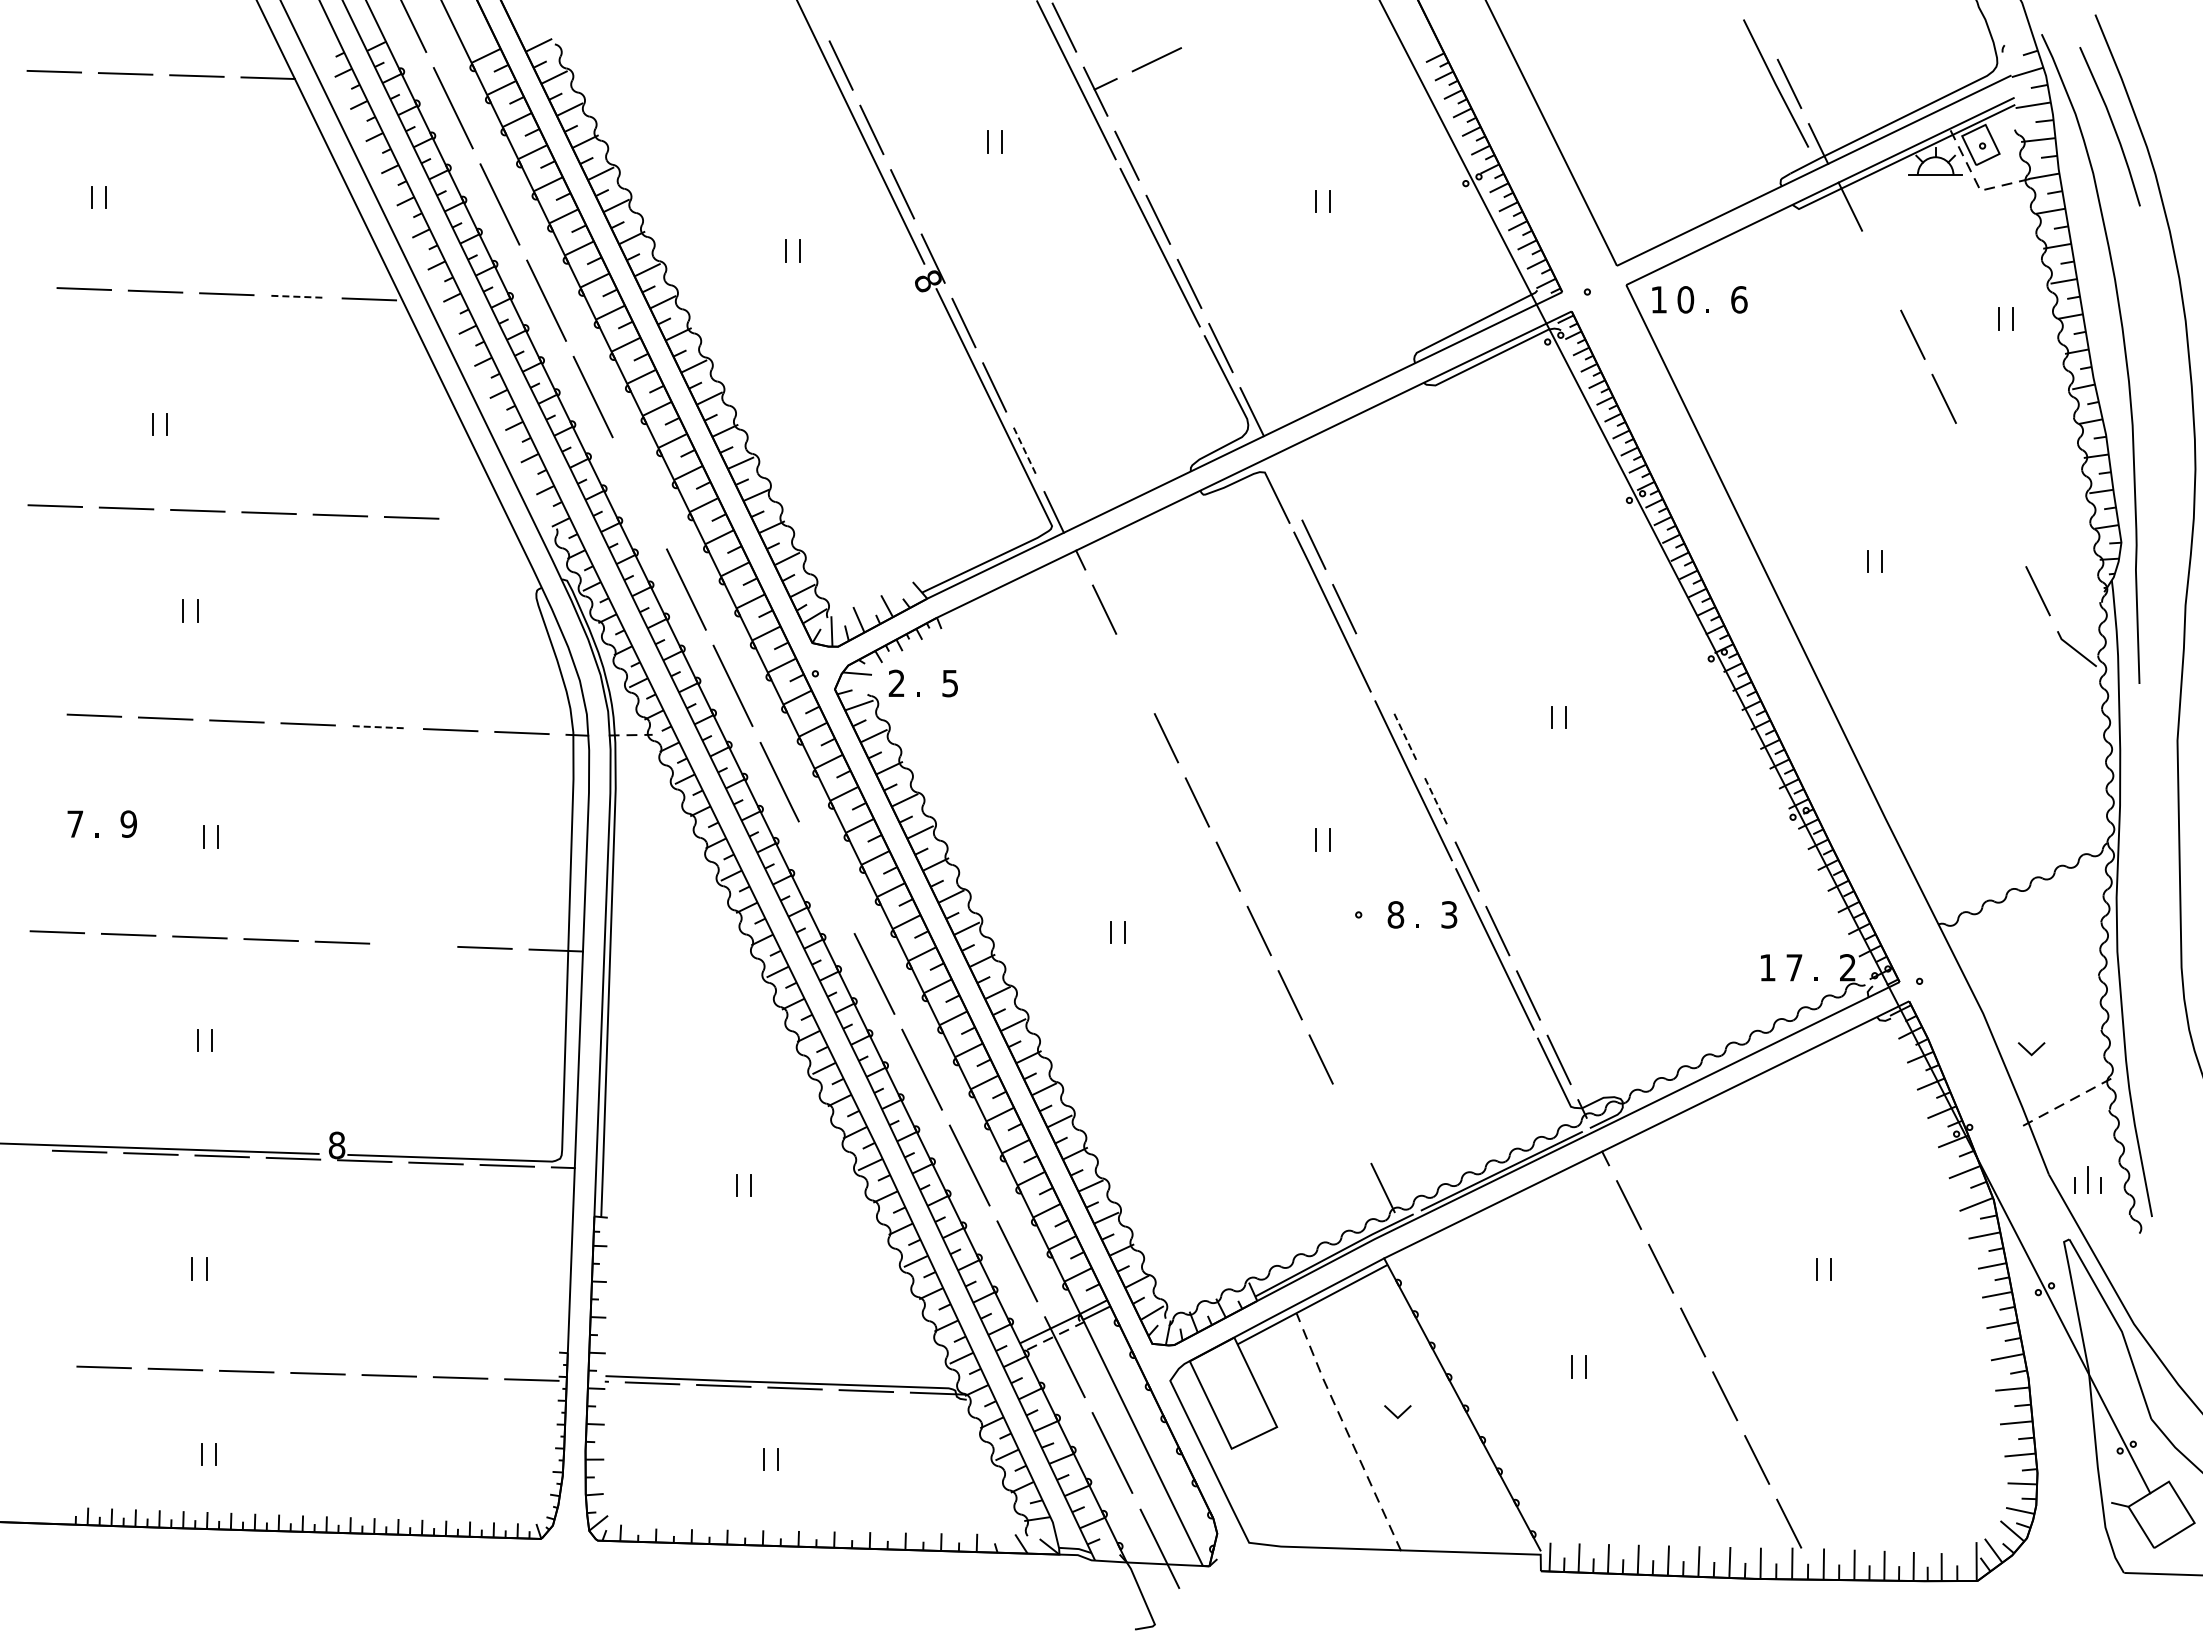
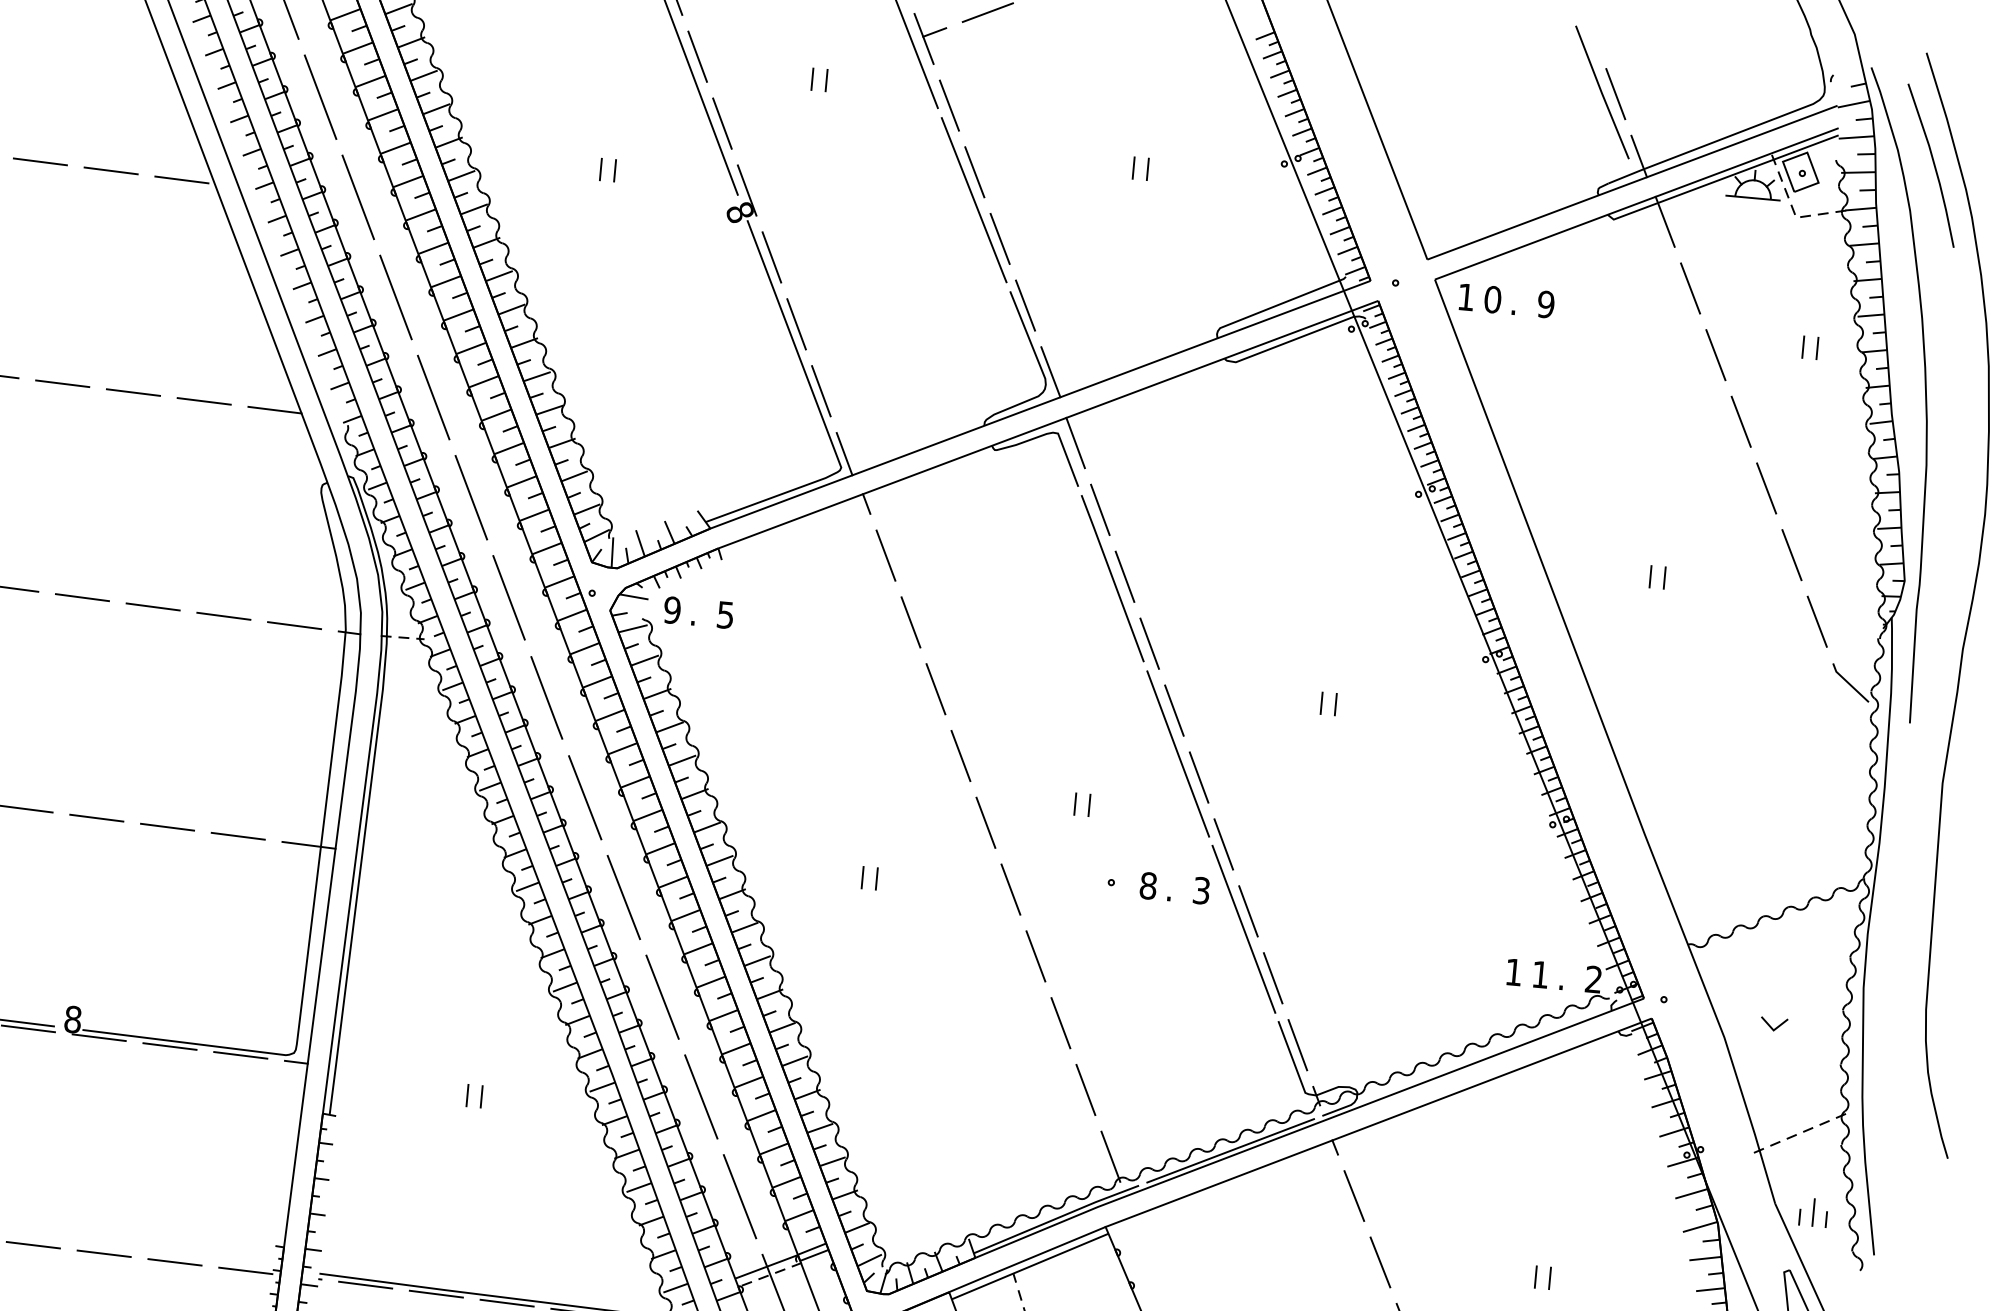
line: (1881, 270) -> (1690, 288), added
line: (298, 296) -> (111, 170), dashed -> solid
text: (1739, 299) -> (1546, 304), 6 -> 9
line: (1025, 451) -> (821, 390), dashed -> solid
line: (1975, 462) -> (1766, 487), added
line: (1282, 480) -> (1074, 443), added
line: (639, 493) -> (433, 397), added
line: (482, 520) -> (274, 410), added
line: (2006, 527) -> (1791, 555), added
line: (1135, 673) -> (910, 621), added
line: (1374, 673) -> (1149, 643), added
text: (896, 683) -> (672, 610), 2 -> 9
line: (379, 727) -> (153, 607), dashed -> solid
line: (1405, 737) -> (1174, 710), dashed -> solid
line: (1436, 802) -> (1199, 777), dashed -> solid
line: (826, 878) -> (584, 798), added
line: (413, 945) -> (167, 827), added
text: (1794, 967) -> (1540, 974), 7 -> 1
line: (2029, 1051) -> (1771, 1026), moved
line: (1351, 1123) -> (1085, 1089), added

